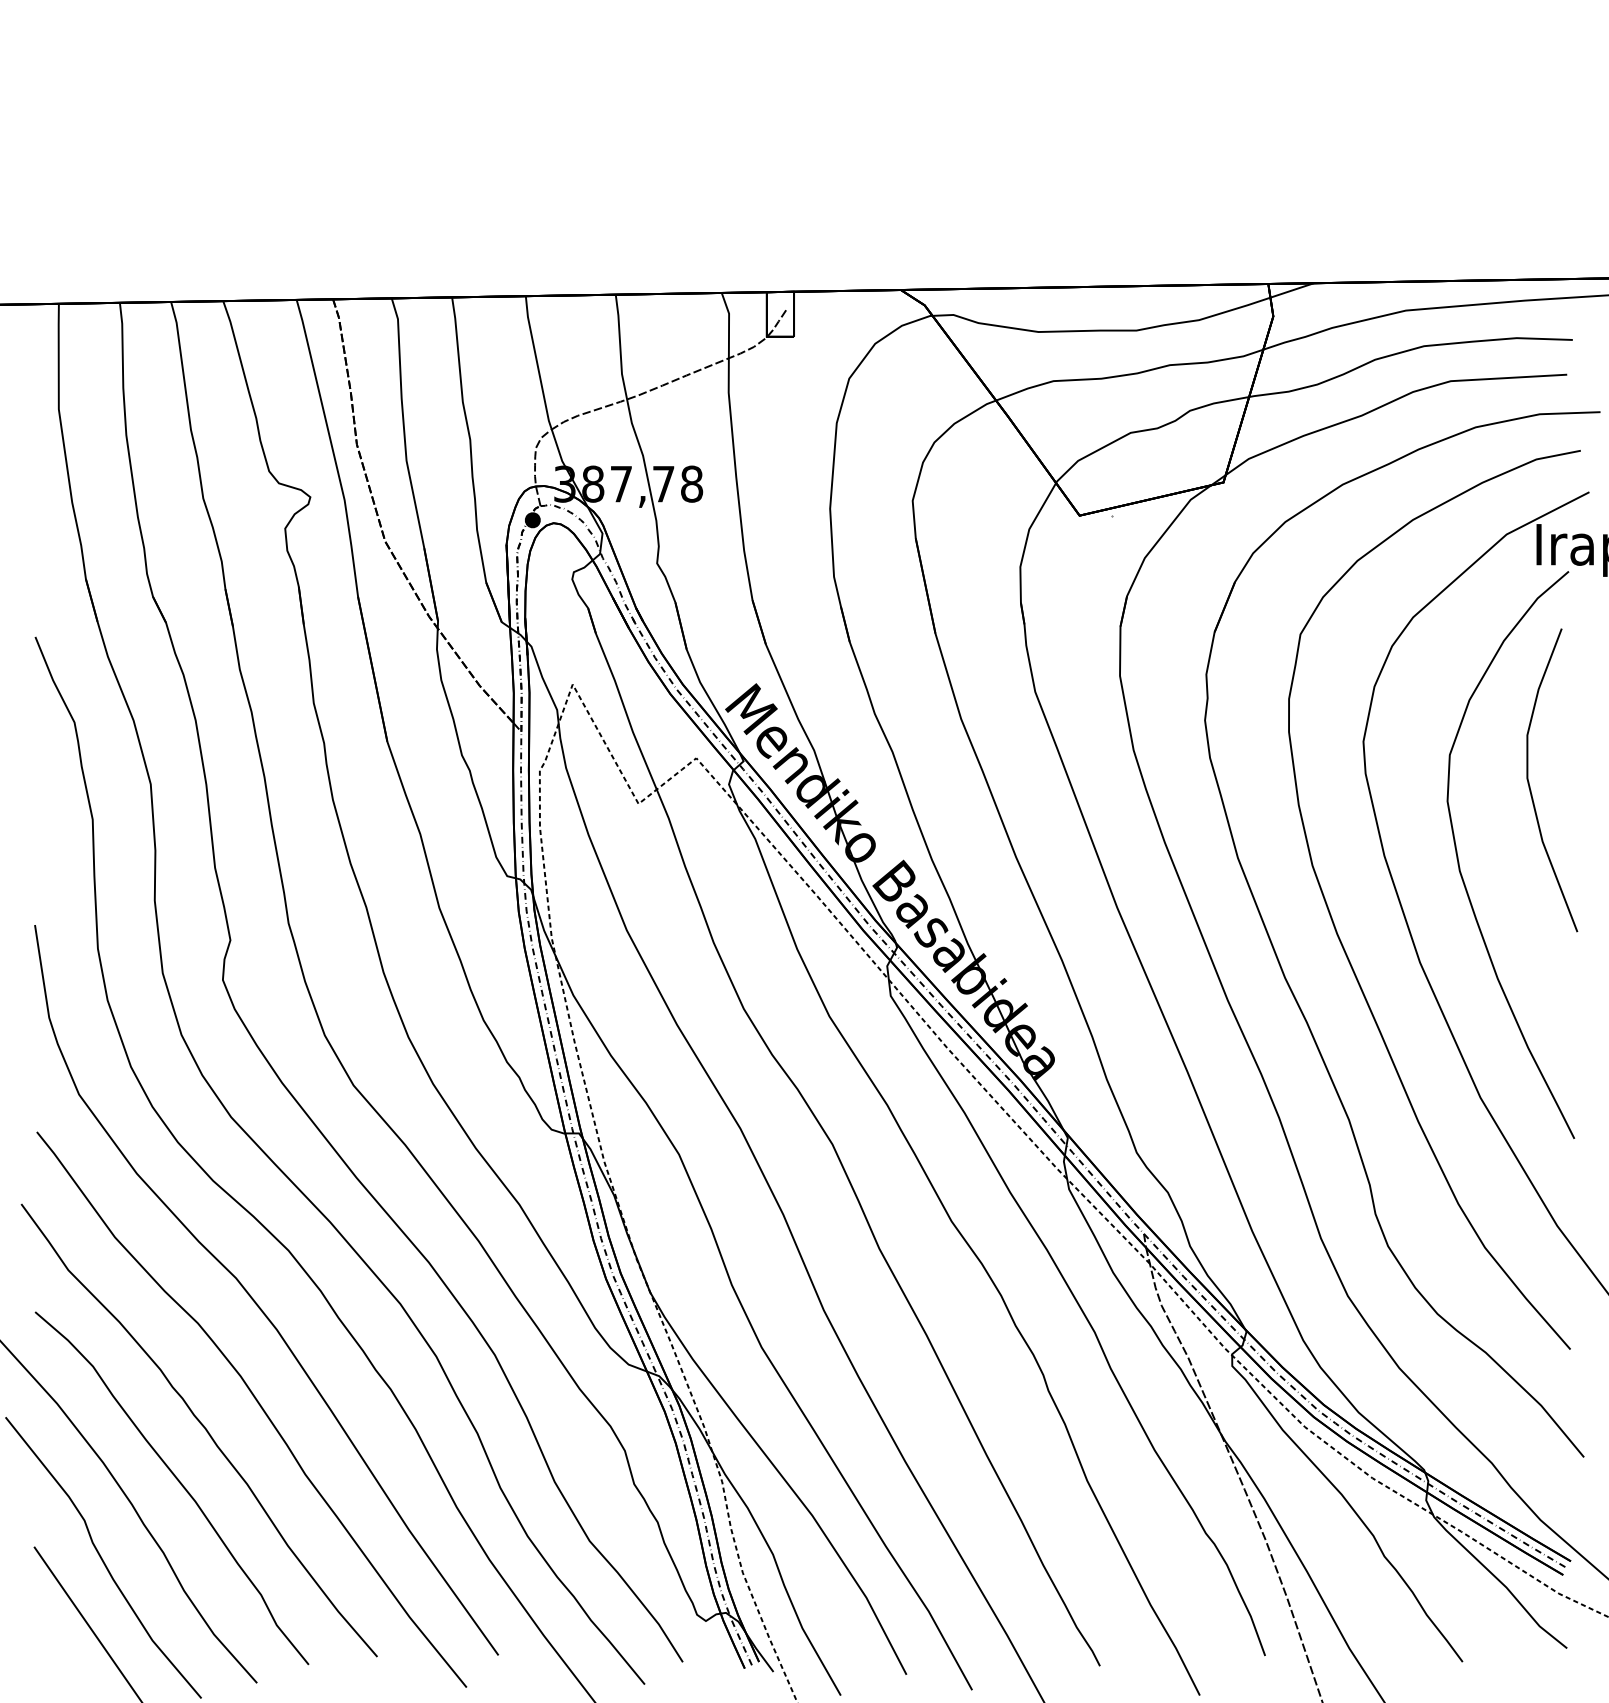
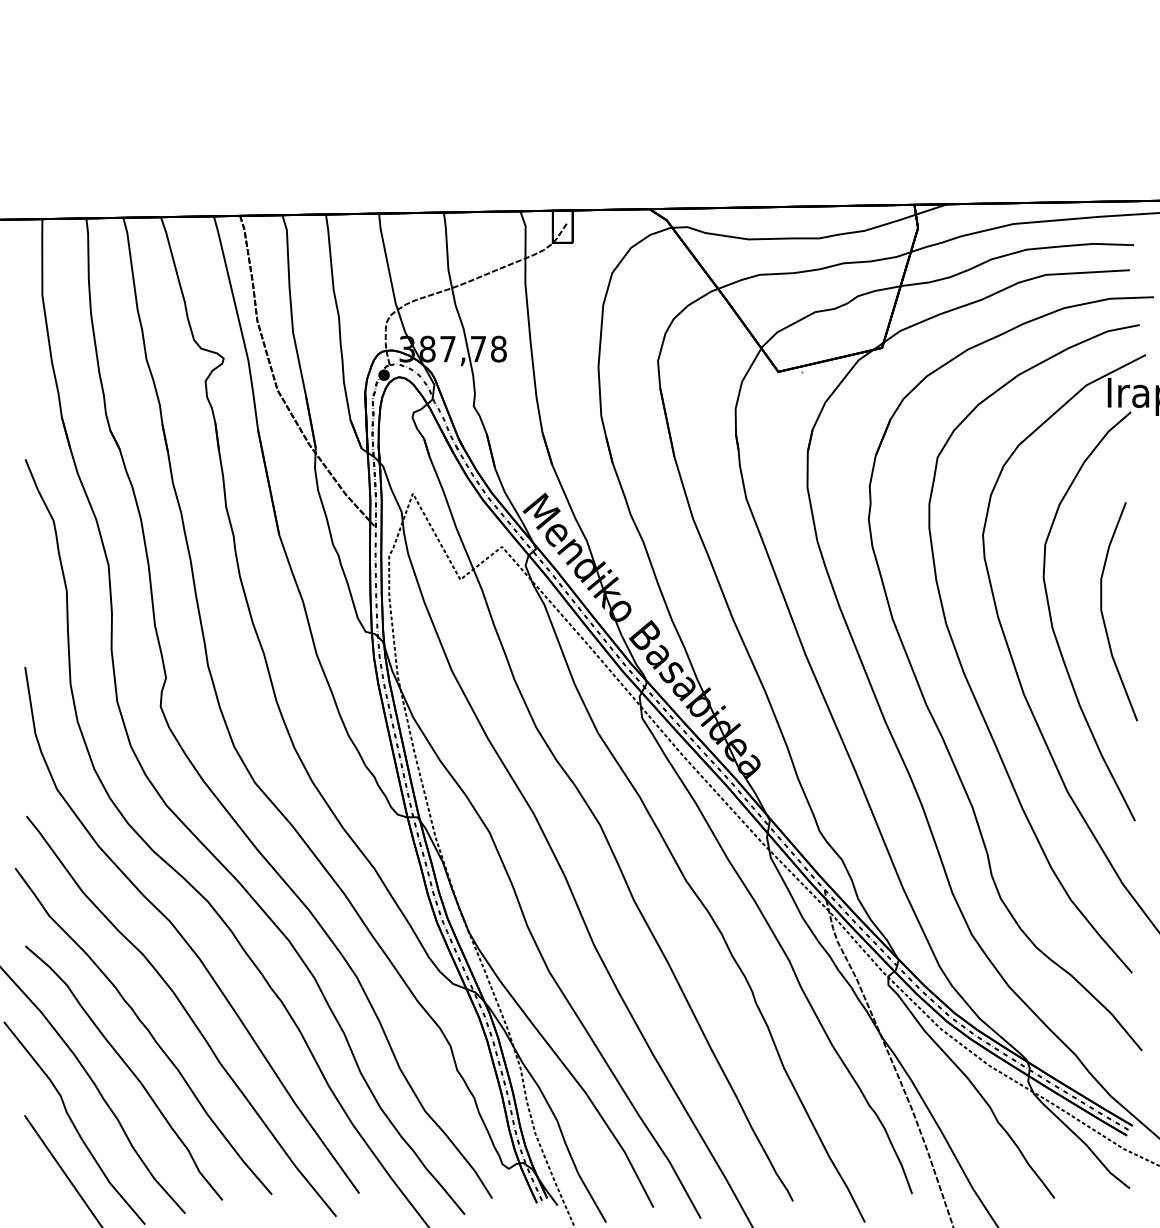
curve: (1530, 785) -> (1103, 615), moved

